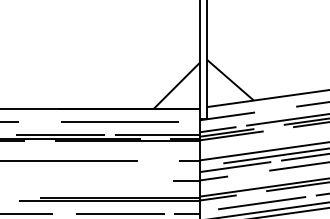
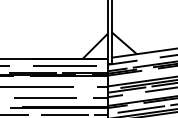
line: (84, 180) -> (45, 97), added

